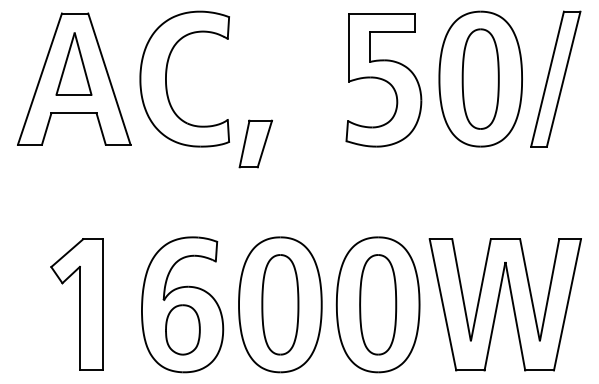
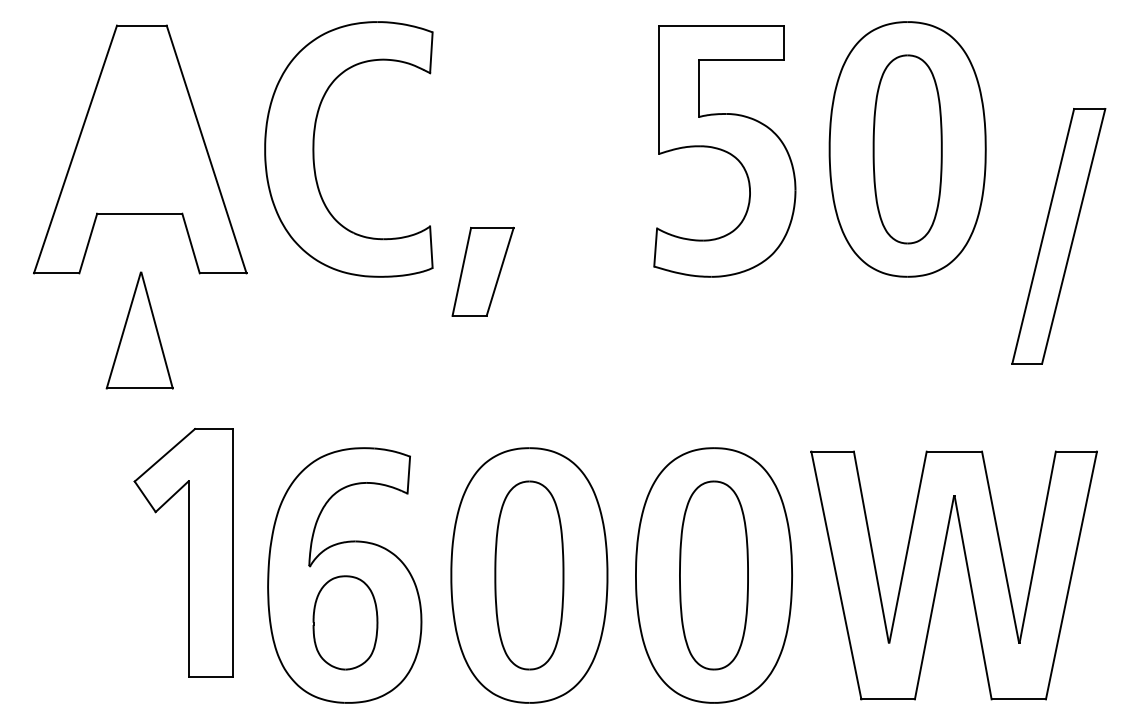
part: (73, 63) -> (138, 329), moved
part: (555, 78) -> (1058, 235), moved
part: (76, 304) -> (182, 552), moved

